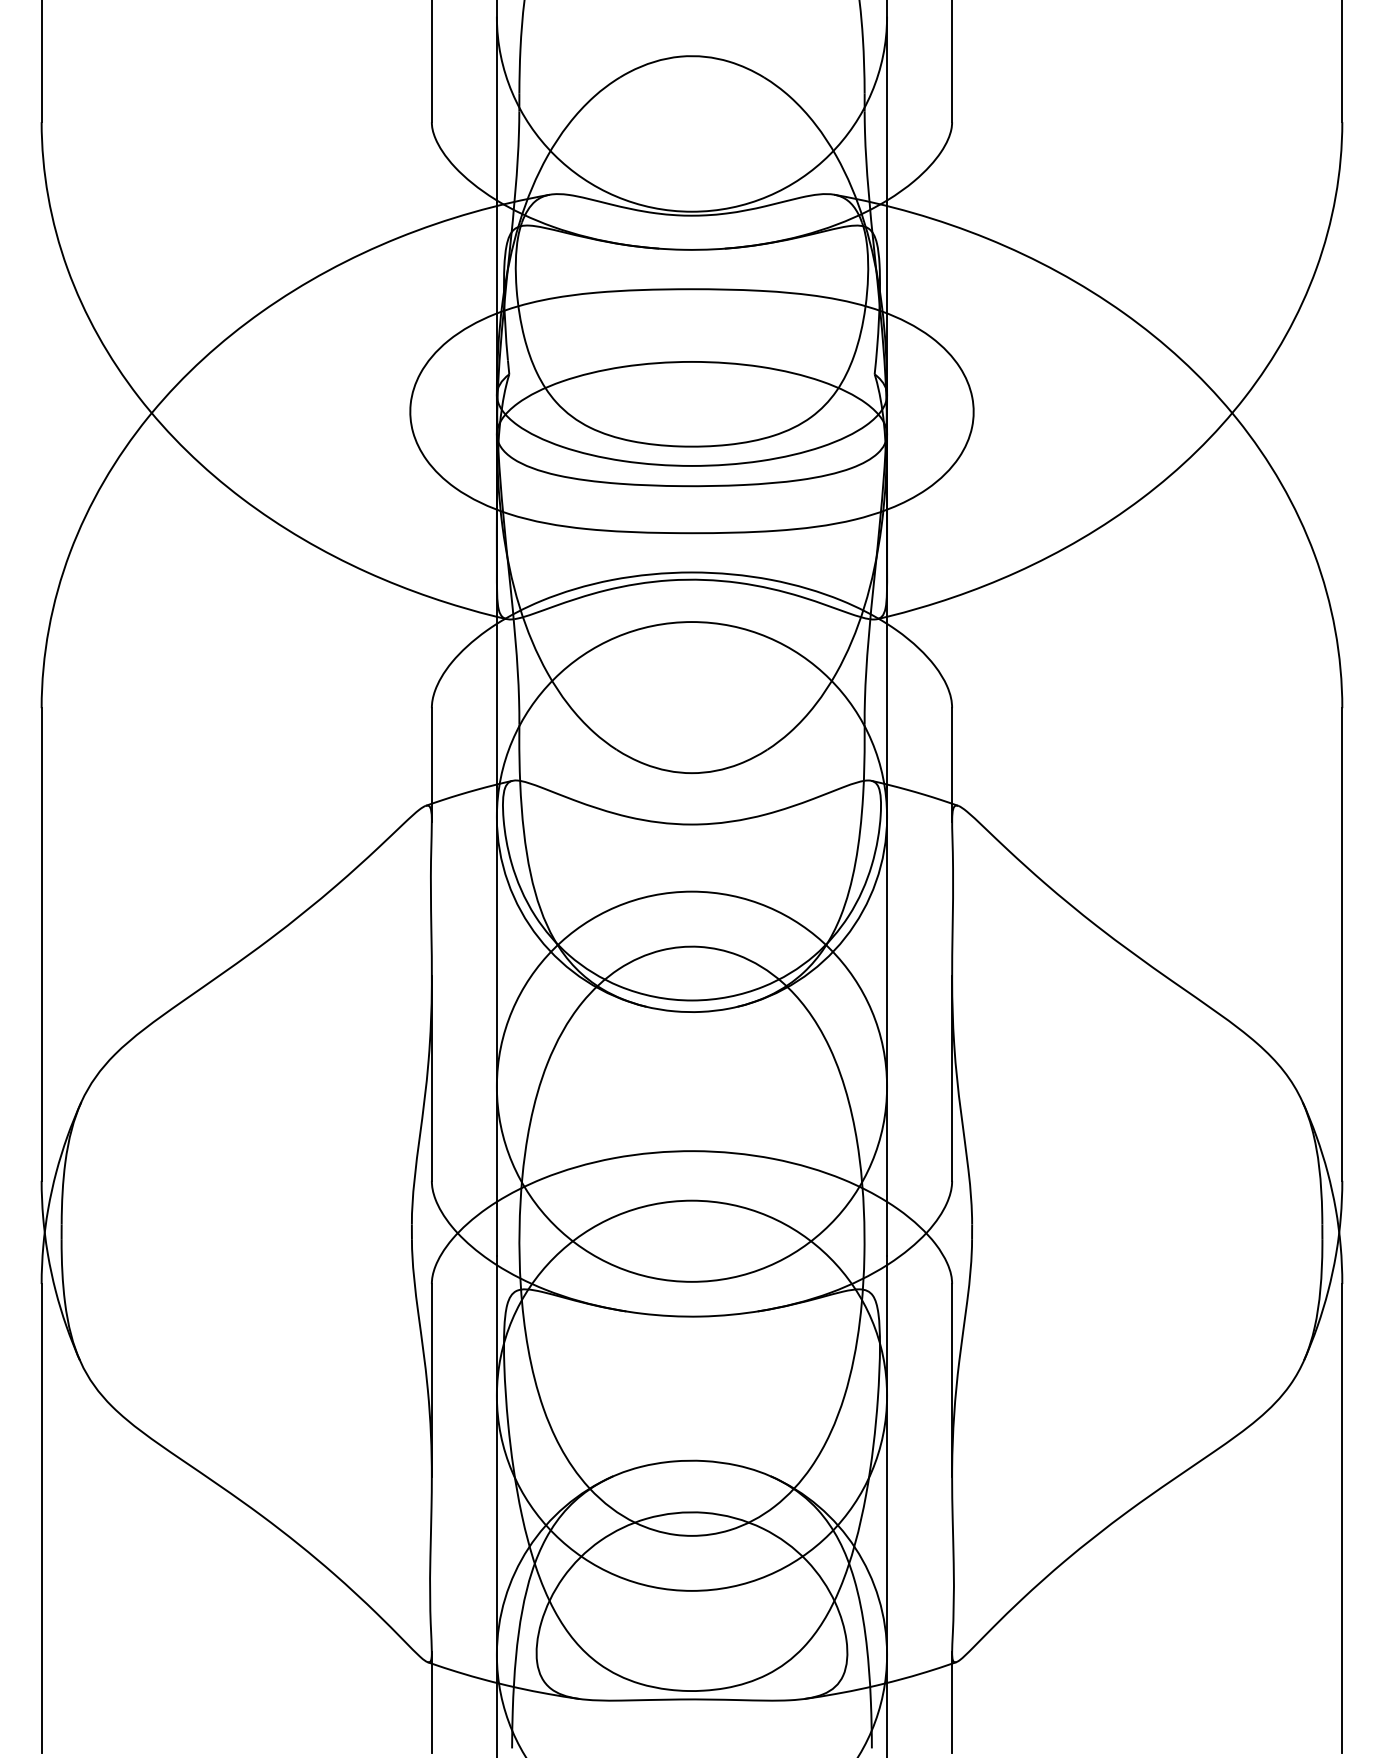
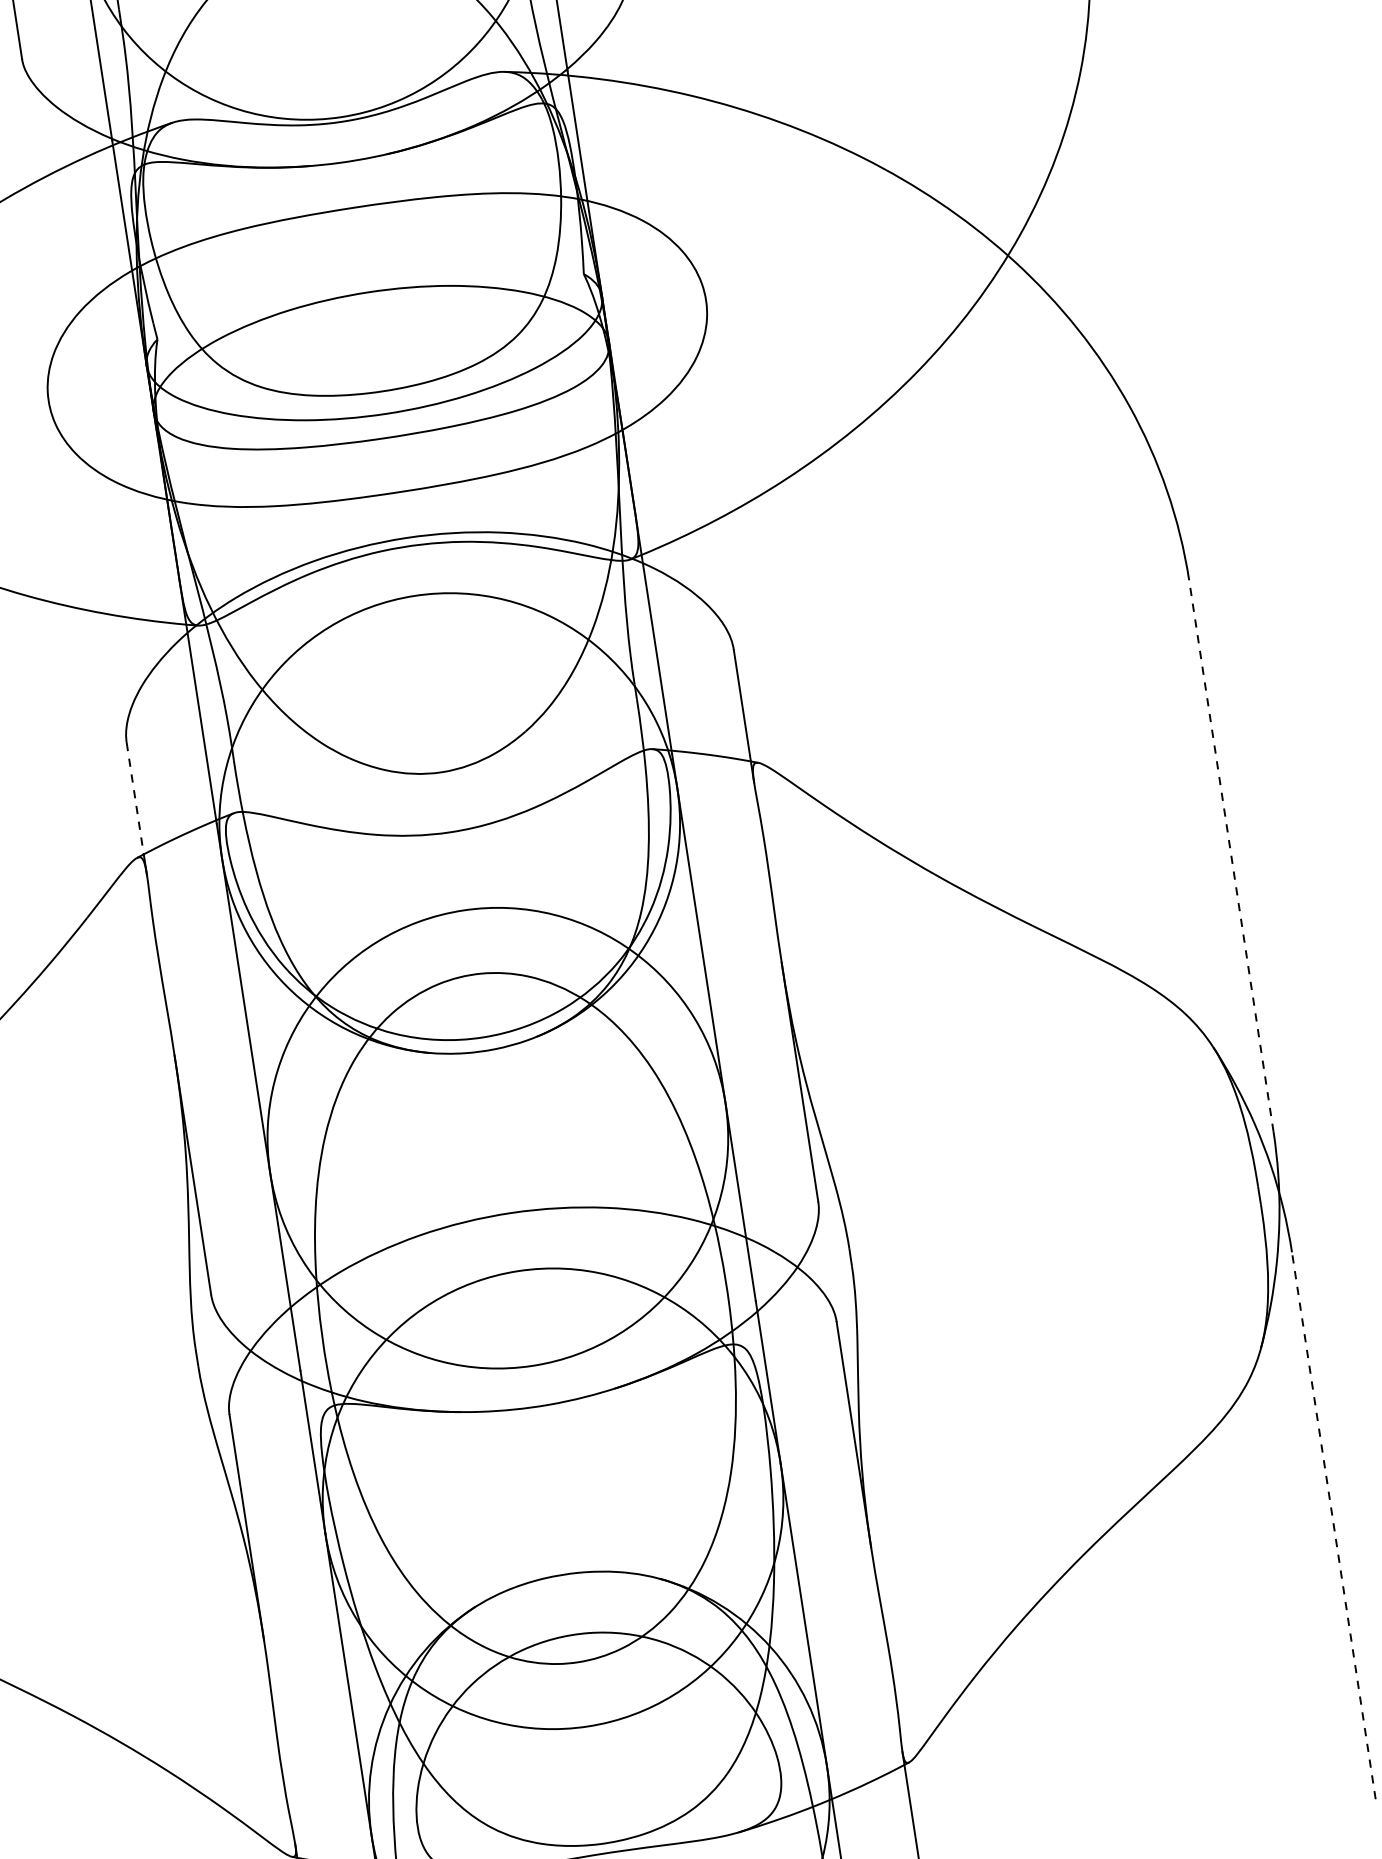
line: (431, 755) -> (134, 798), solid -> dashed
line: (1342, 944) -> (1231, 856), solid -> dashed
line: (1342, 1517) -> (1333, 1524), solid -> dashed

